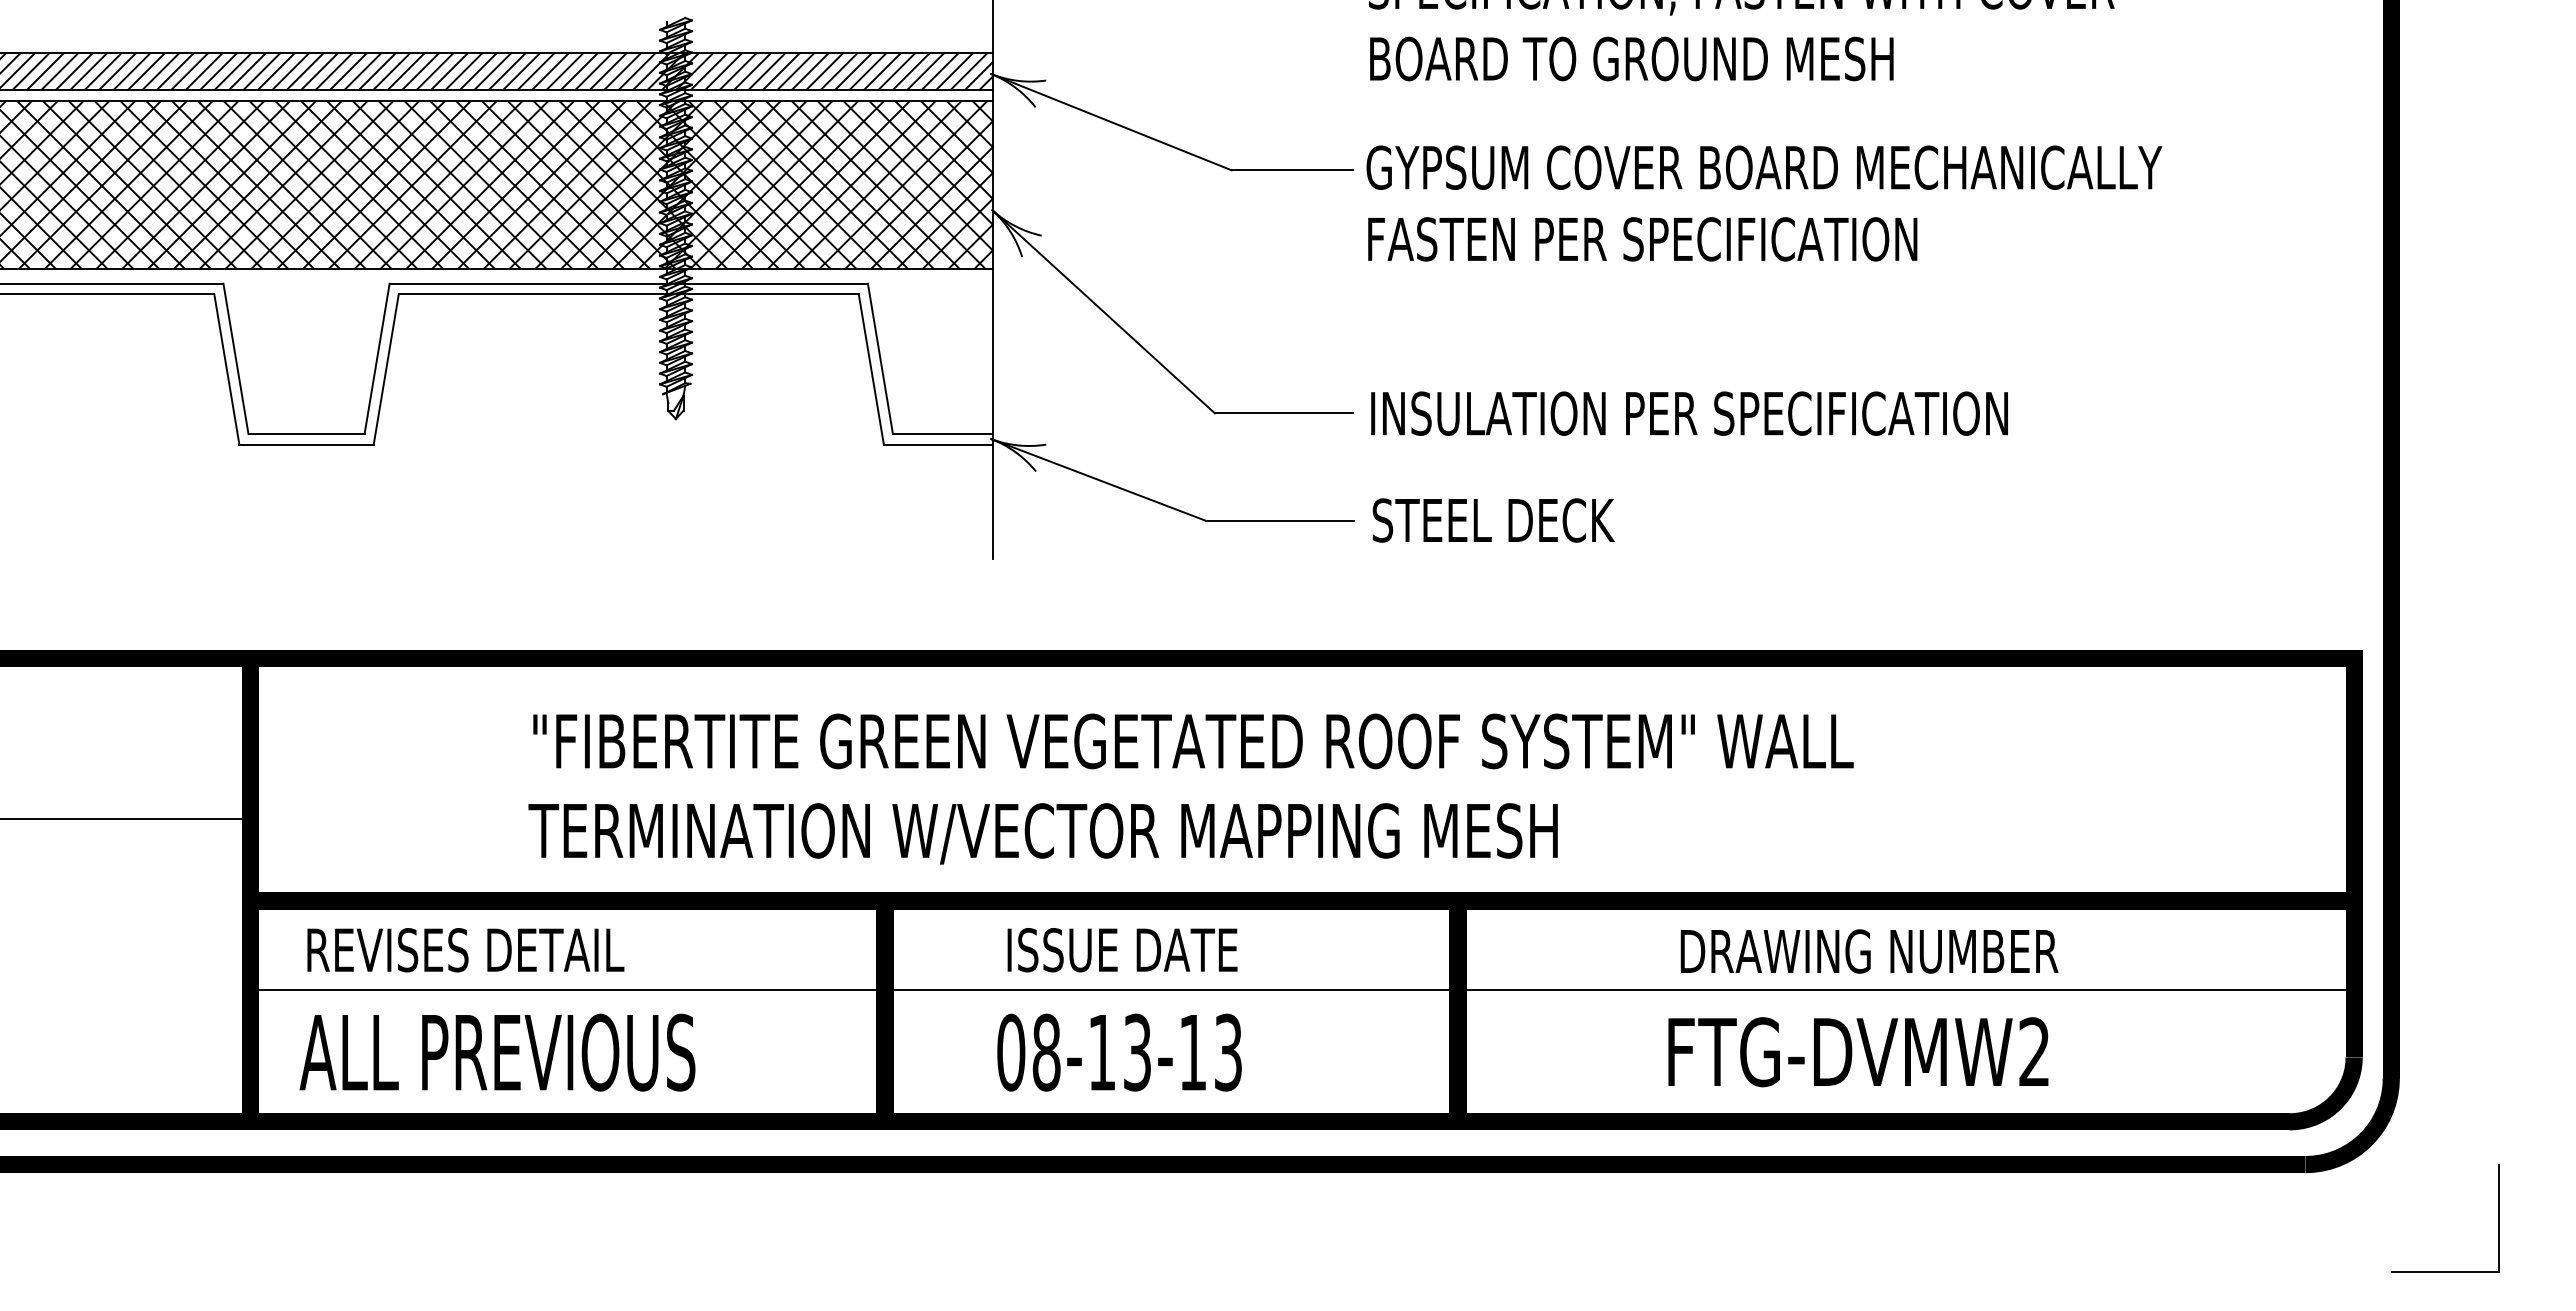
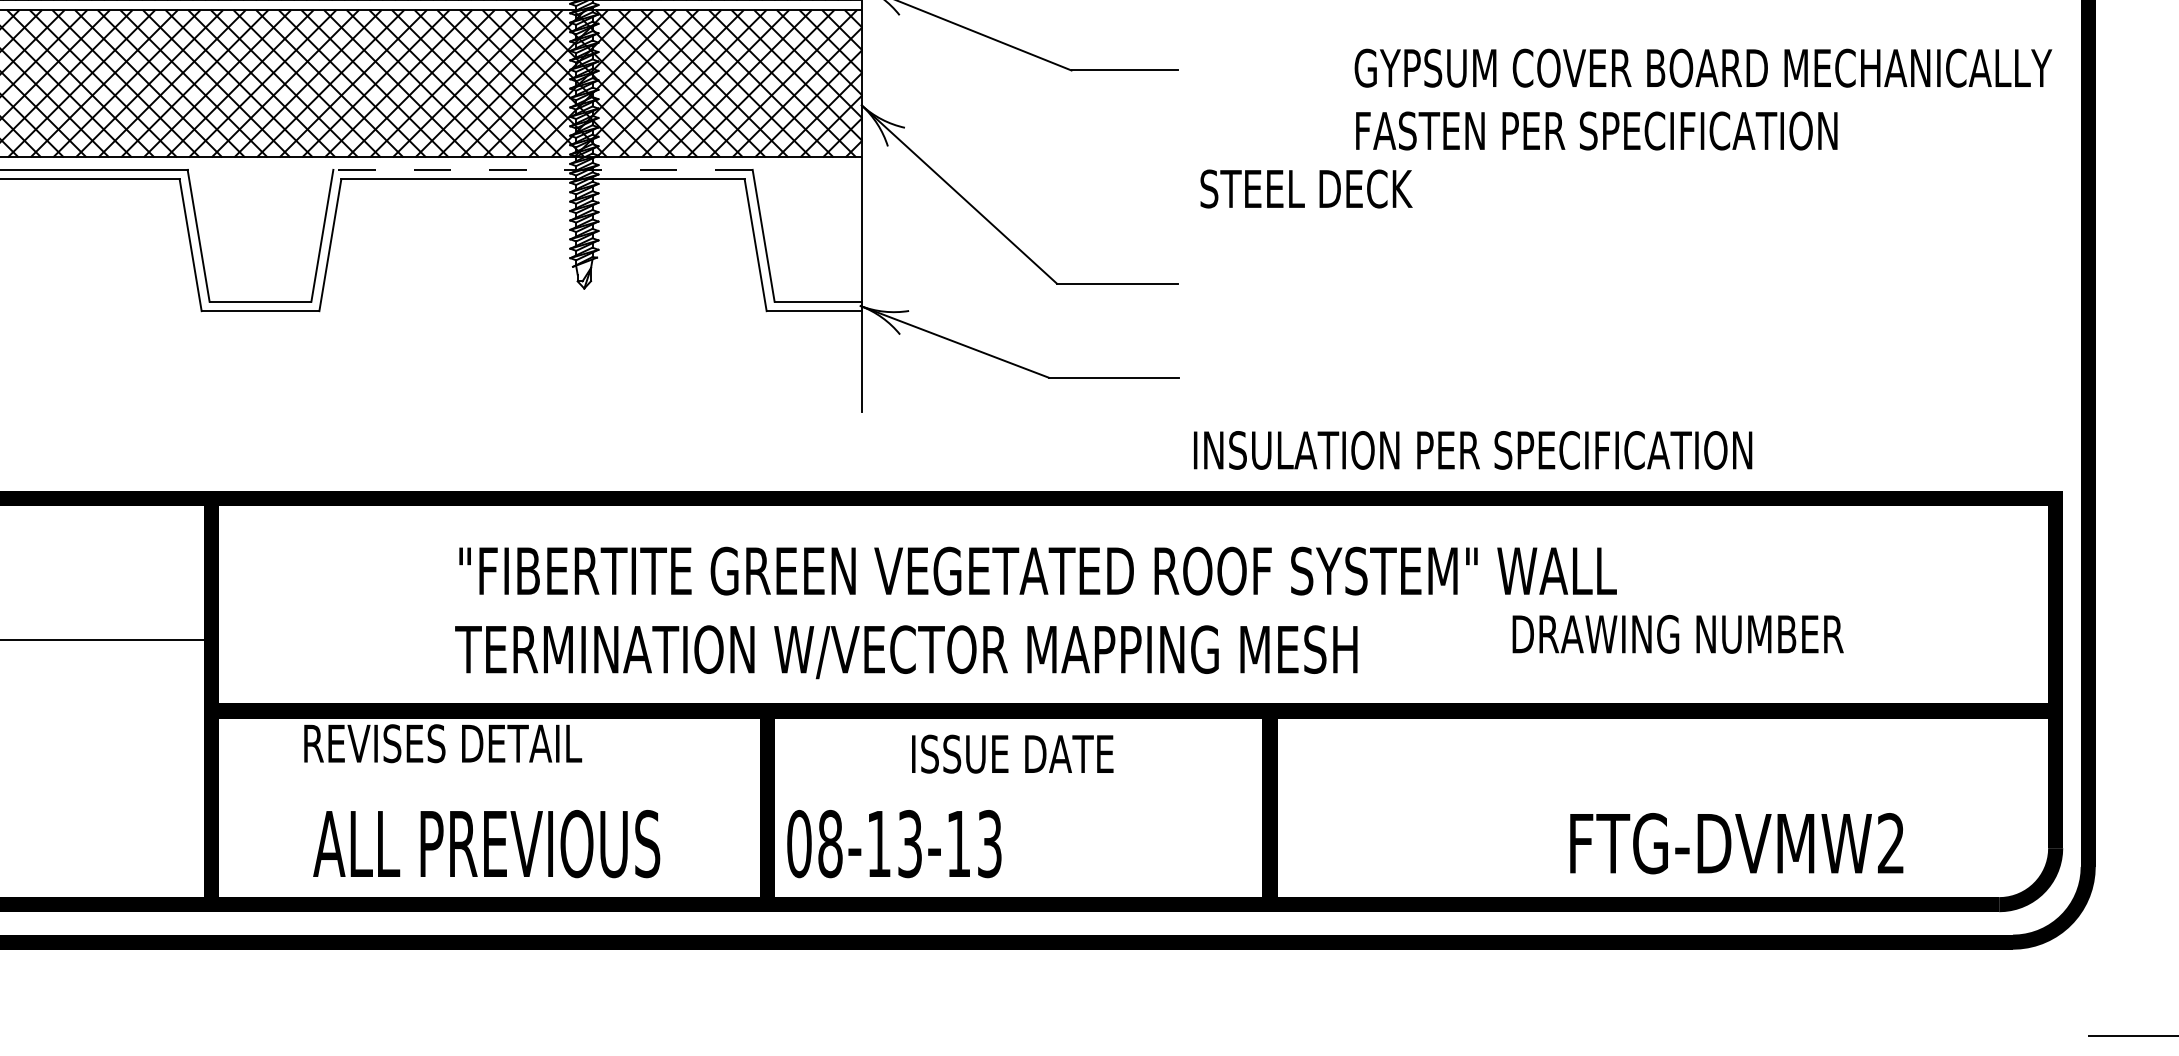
text: (1764, 203) -> (1703, 99), moved
line: (628, 283) -> (542, 169), solid -> dashed
text: (1689, 413) -> (1472, 450), moved
text: (1493, 520) -> (1306, 189), moved
text: (465, 950) -> (442, 743), moved
text: (1122, 950) -> (1012, 754), moved
text: (1869, 951) -> (1678, 634), moved
line: (1301, 990) -> (1132, 789), removed
text: (497, 1052) -> (486, 843), moved
text: (1119, 1052) -> (894, 843), moved
text: (1858, 1052) -> (1736, 843), moved

